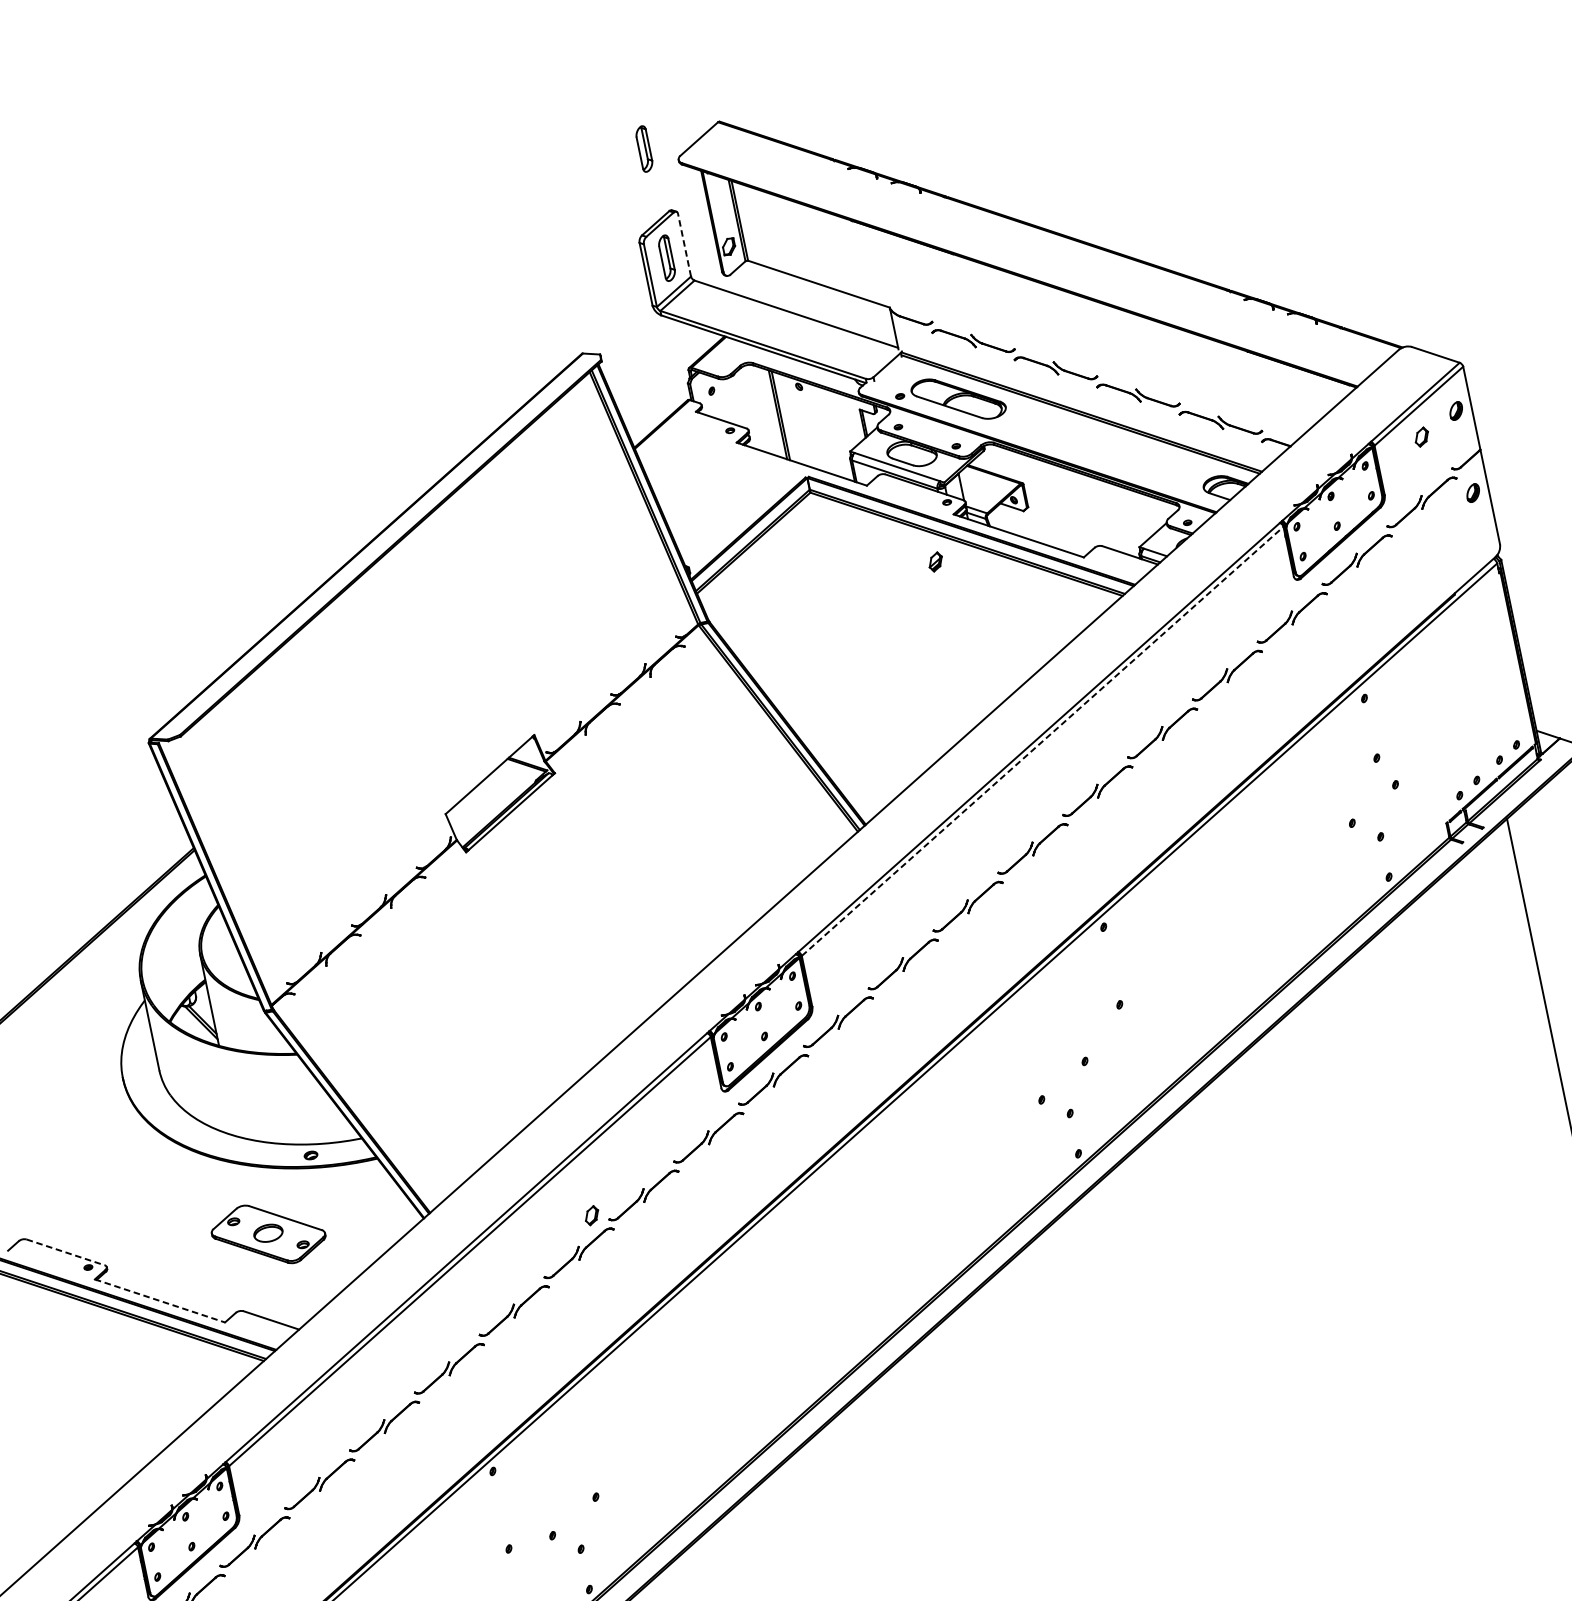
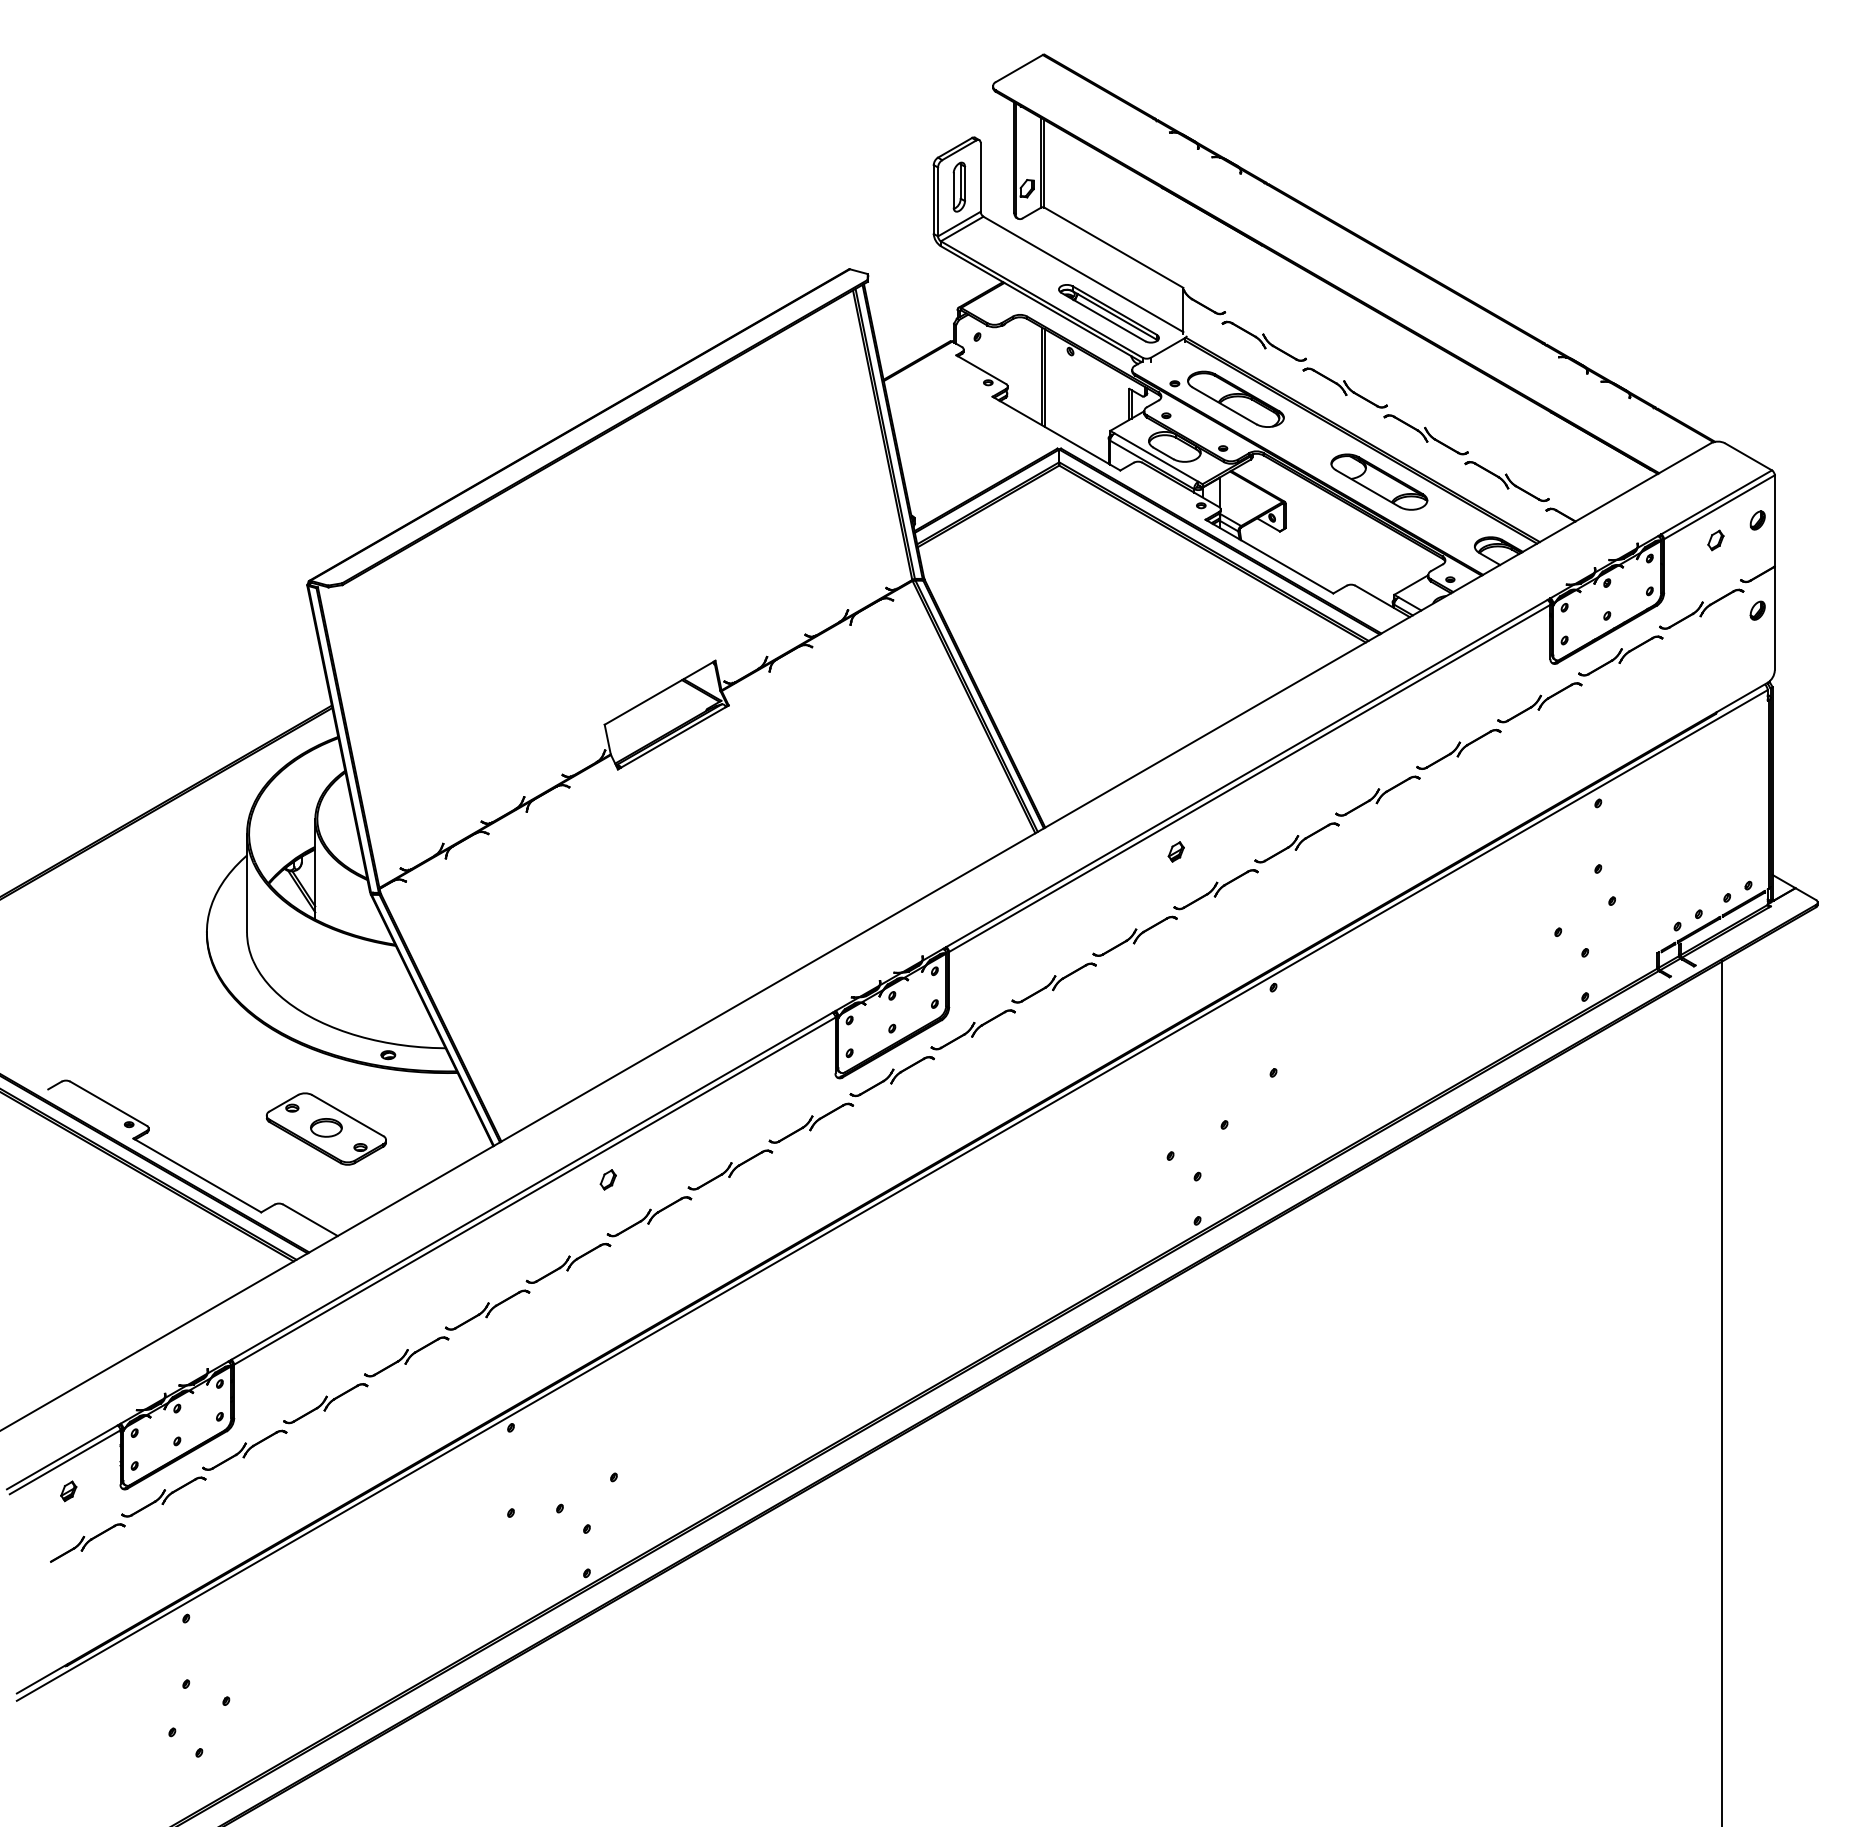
part: (644, 148) -> (959, 66), removed
line: (684, 244) -> (980, 176), dashed -> solid
part: (826, 345) -> (1108, 313), added
part: (1104, 446) -> (1379, 481), added
part: (934, 561) -> (1175, 851), moved
line: (1043, 741) -> (1250, 778), dashed -> solid
part: (591, 1215) -> (607, 1179), moved
line: (66, 1252) -> (109, 1104), dashed -> solid
line: (160, 1300) -> (197, 1175), dashed -> solid

